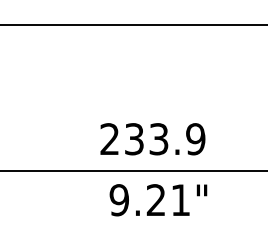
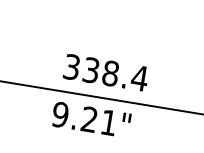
text: (152, 139) -> (105, 72), 233.9 -> 338.4
text: (158, 200) -> (91, 120), moved

